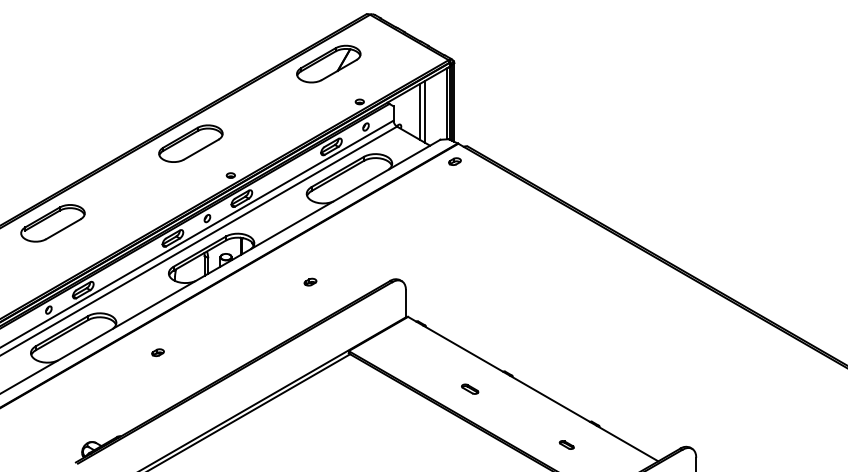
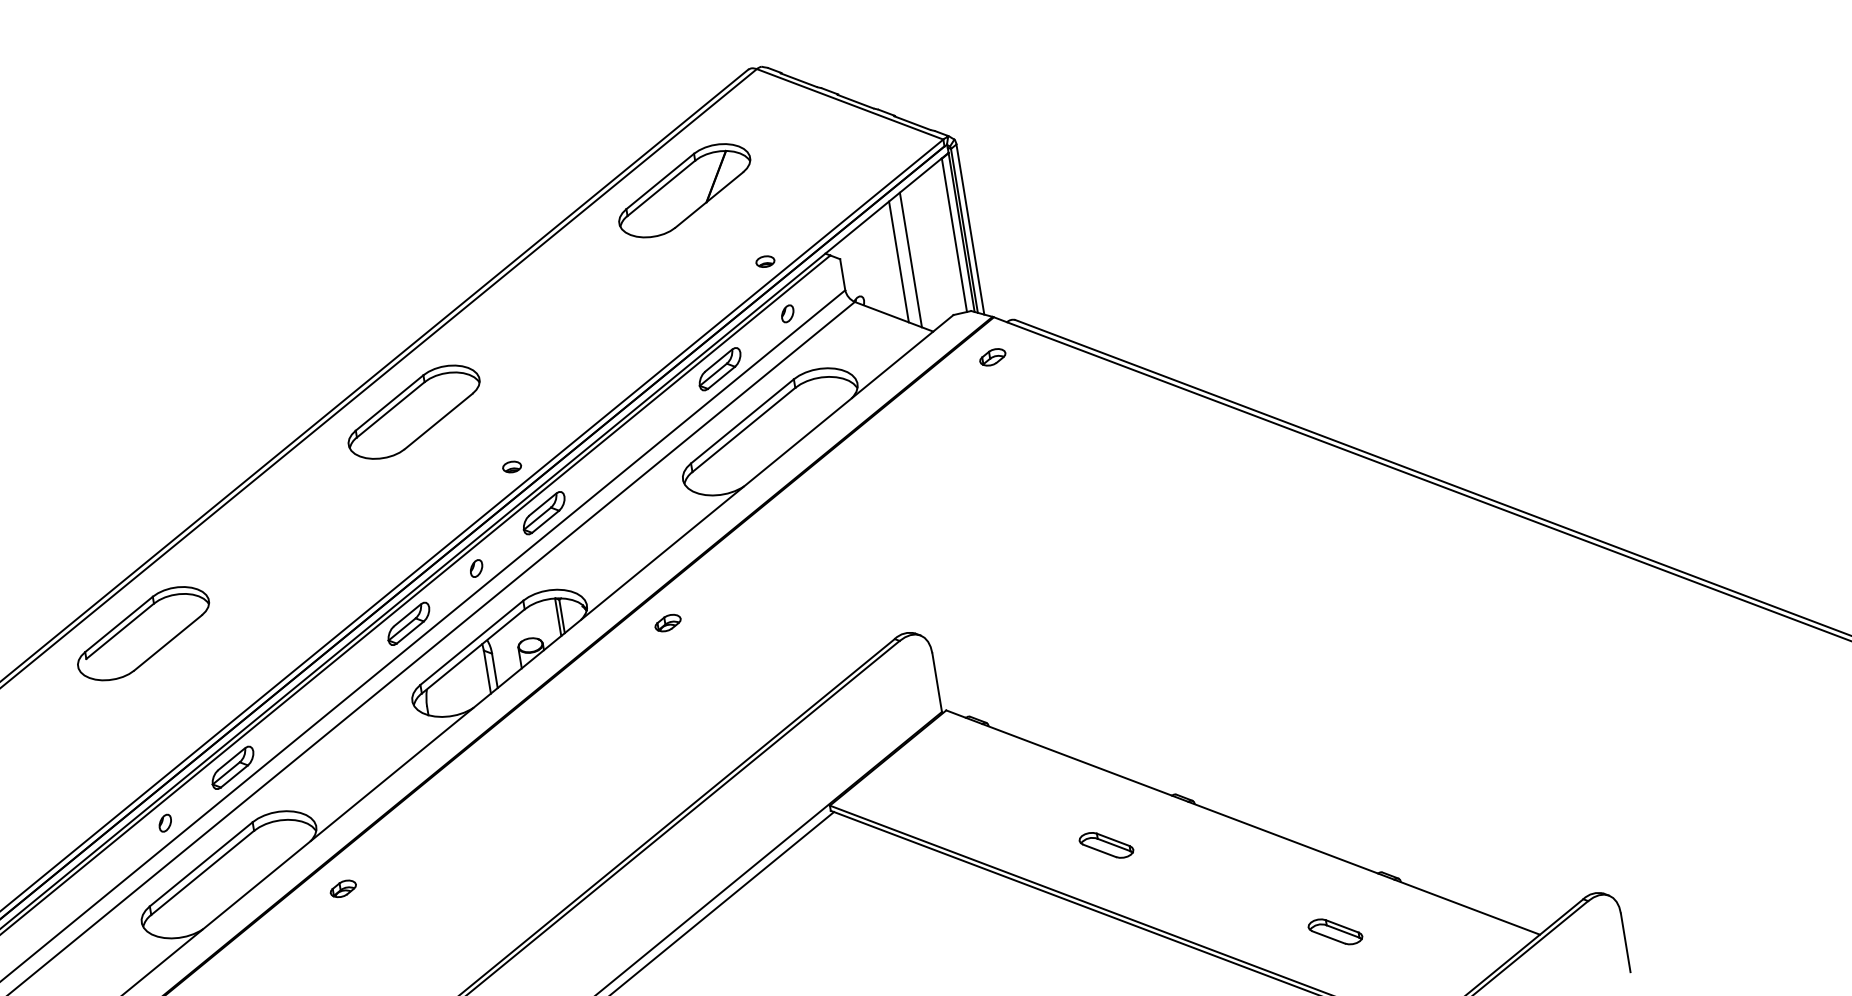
part: (310, 281) -> (667, 621), moved
part: (157, 352) -> (342, 888), moved
part: (469, 388) -> (1104, 843), size x1.43
part: (566, 444) -> (1334, 930), size x1.67

